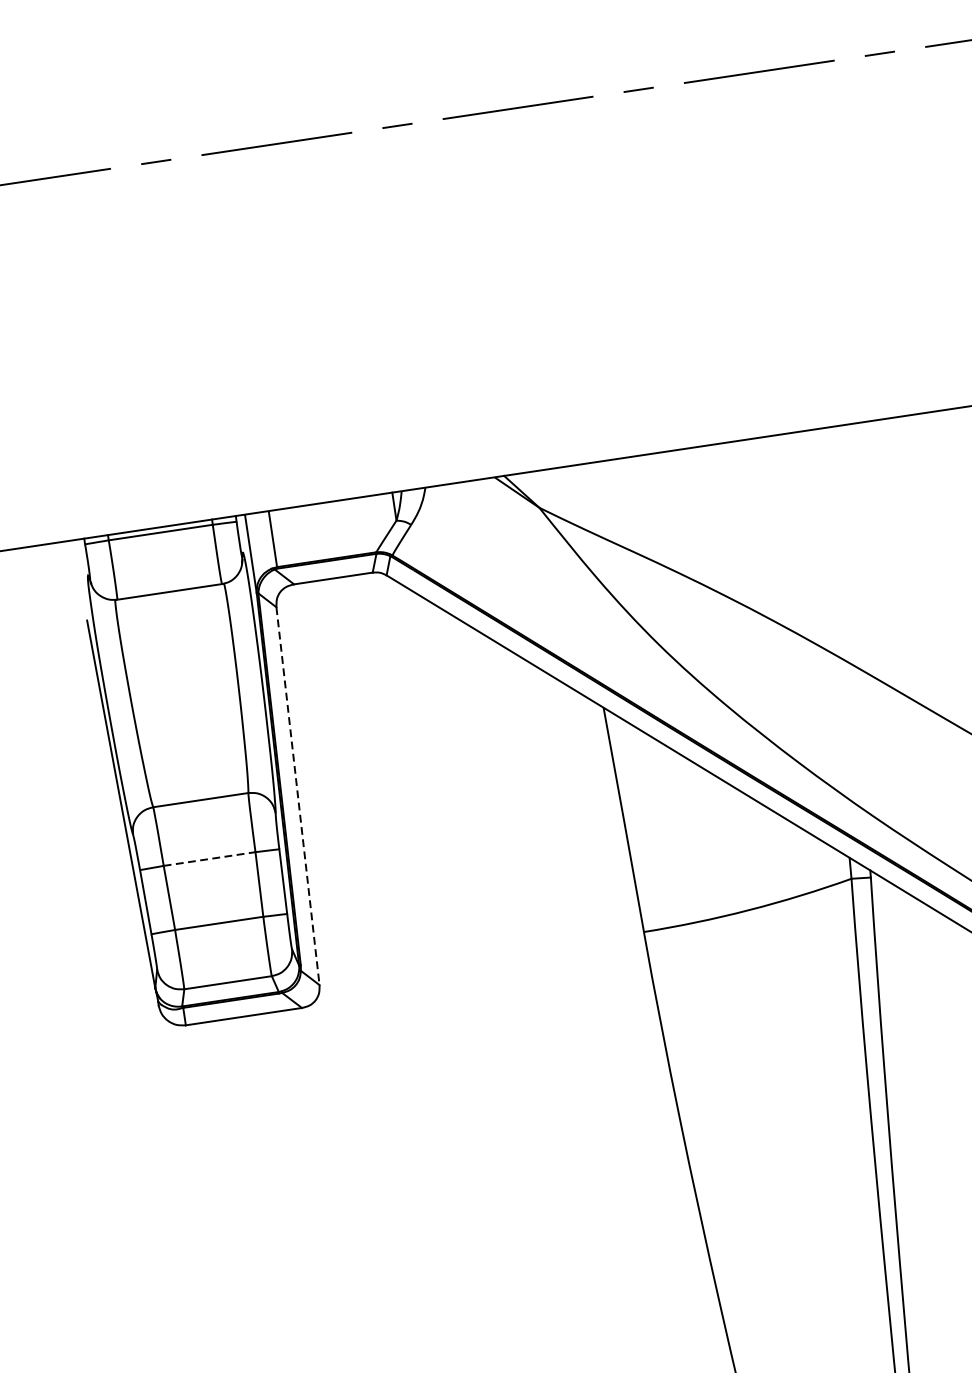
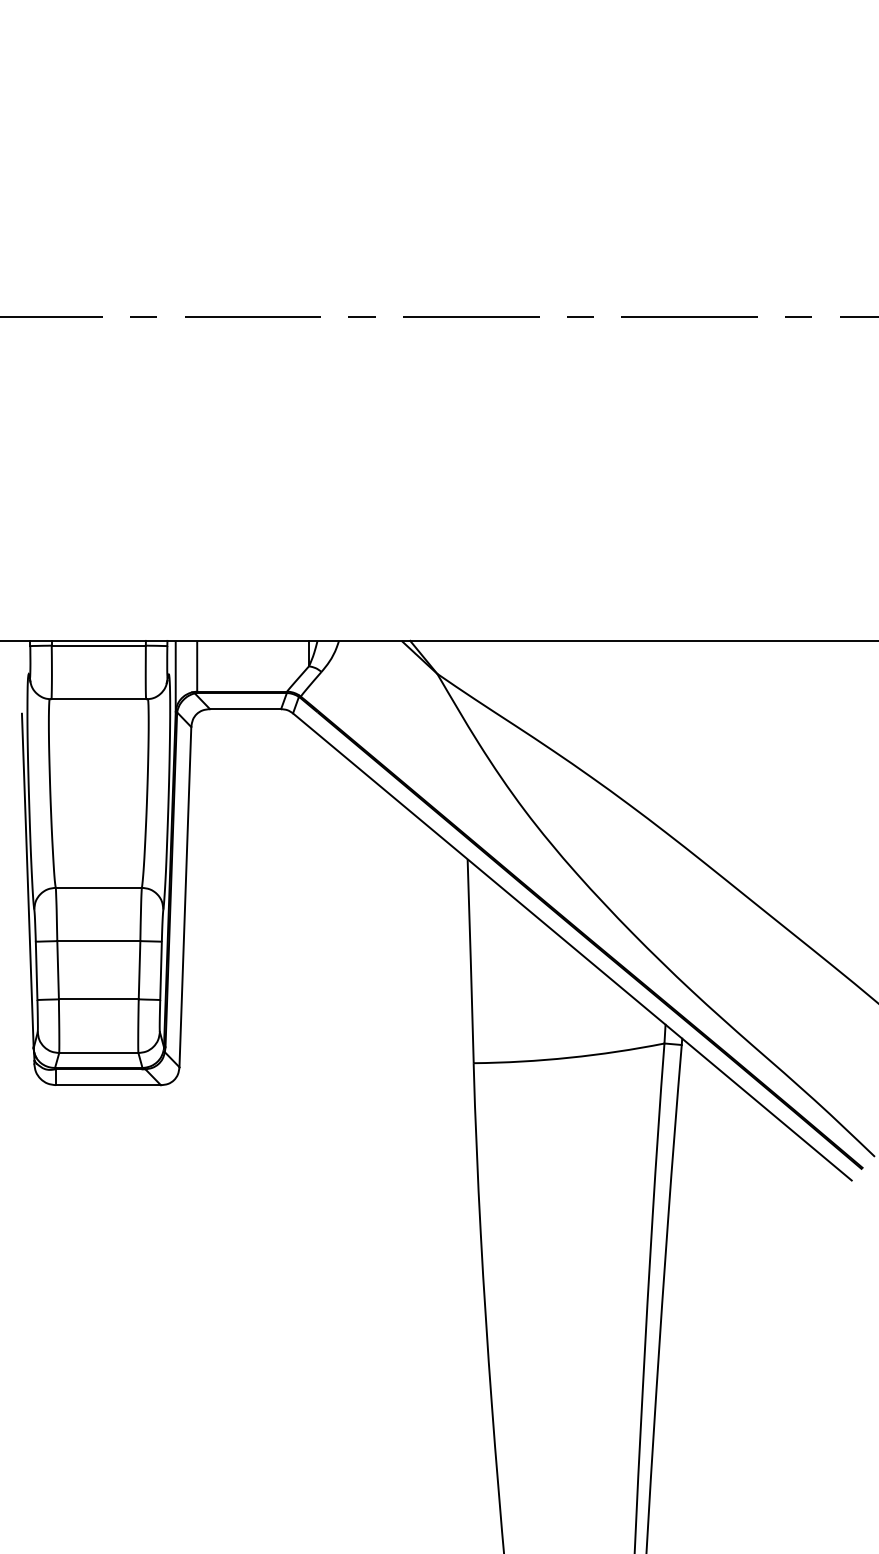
line: (298, 796) -> (185, 897), dashed -> solid
line: (209, 859) -> (98, 941), dashed -> solid

